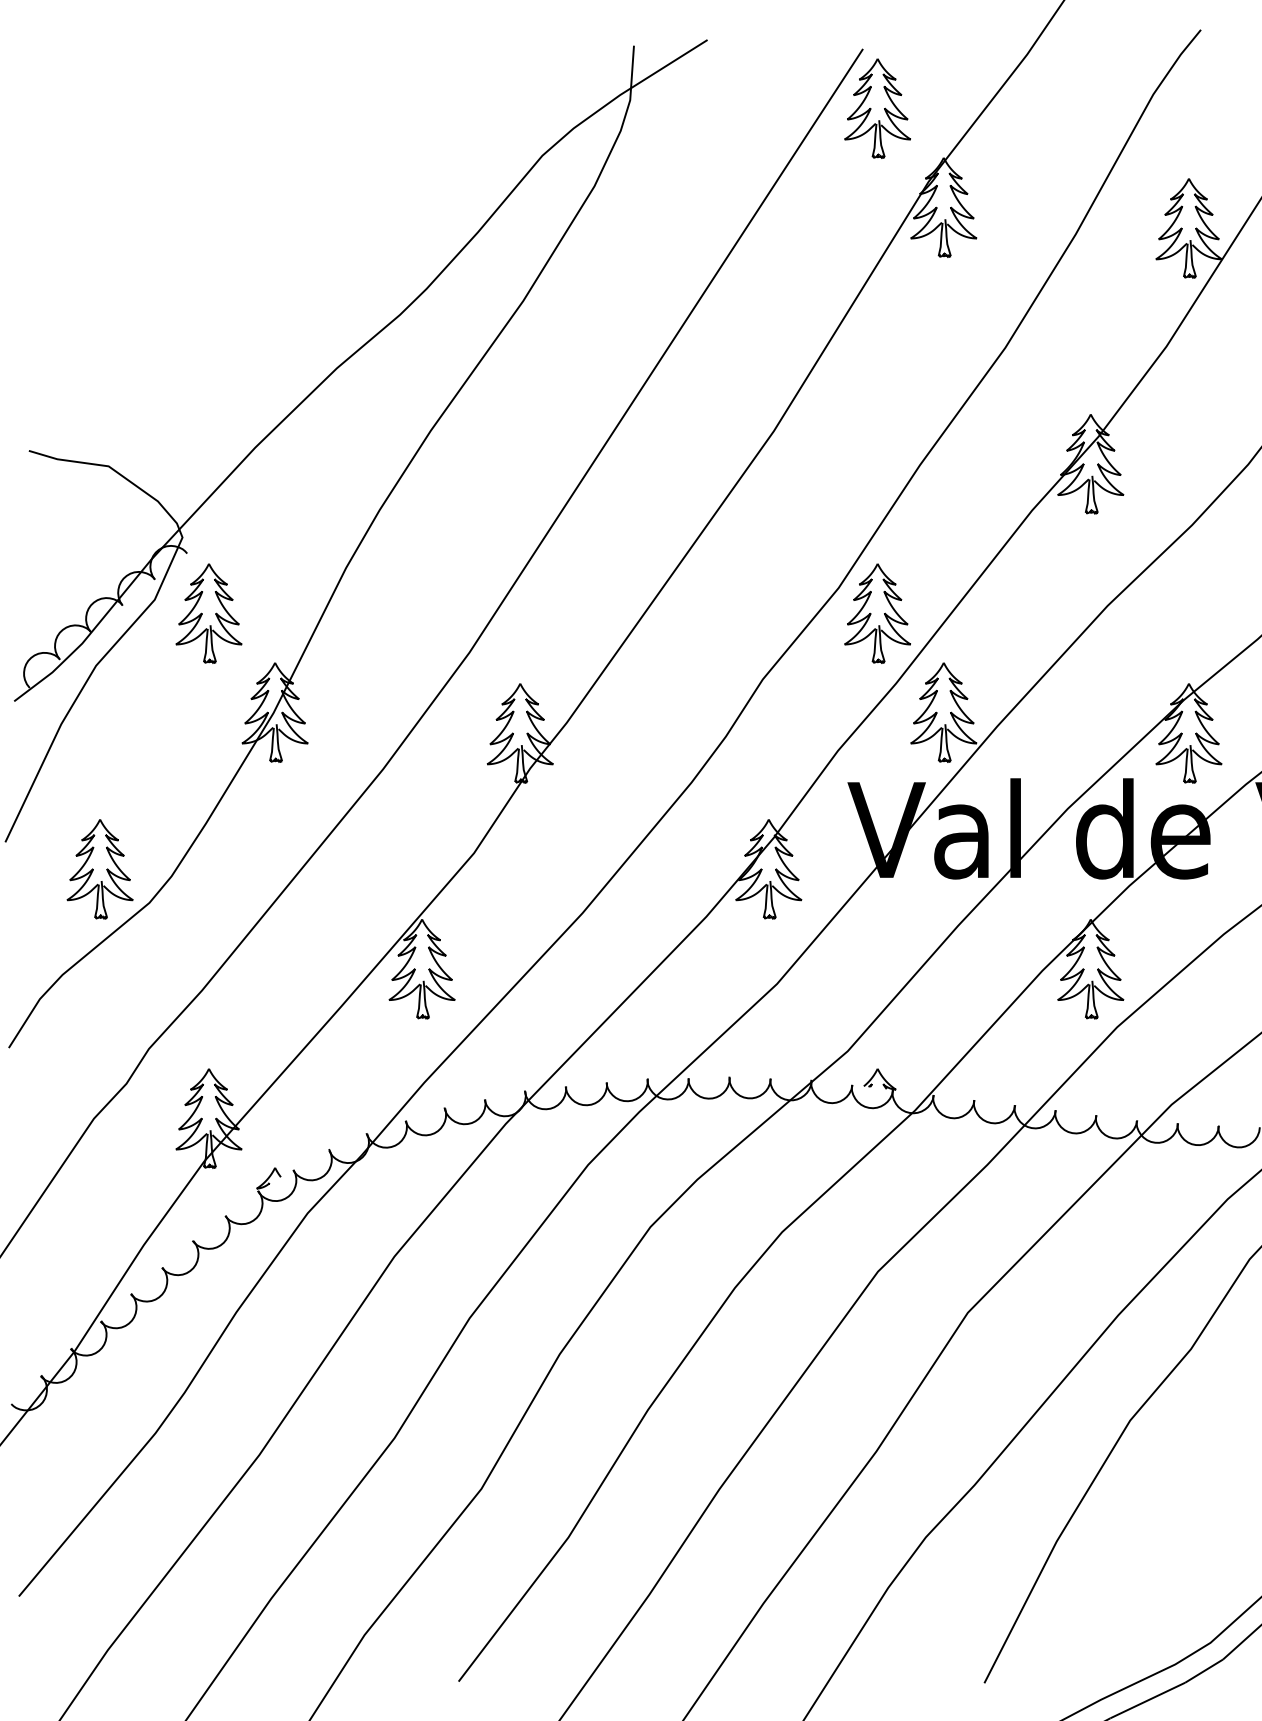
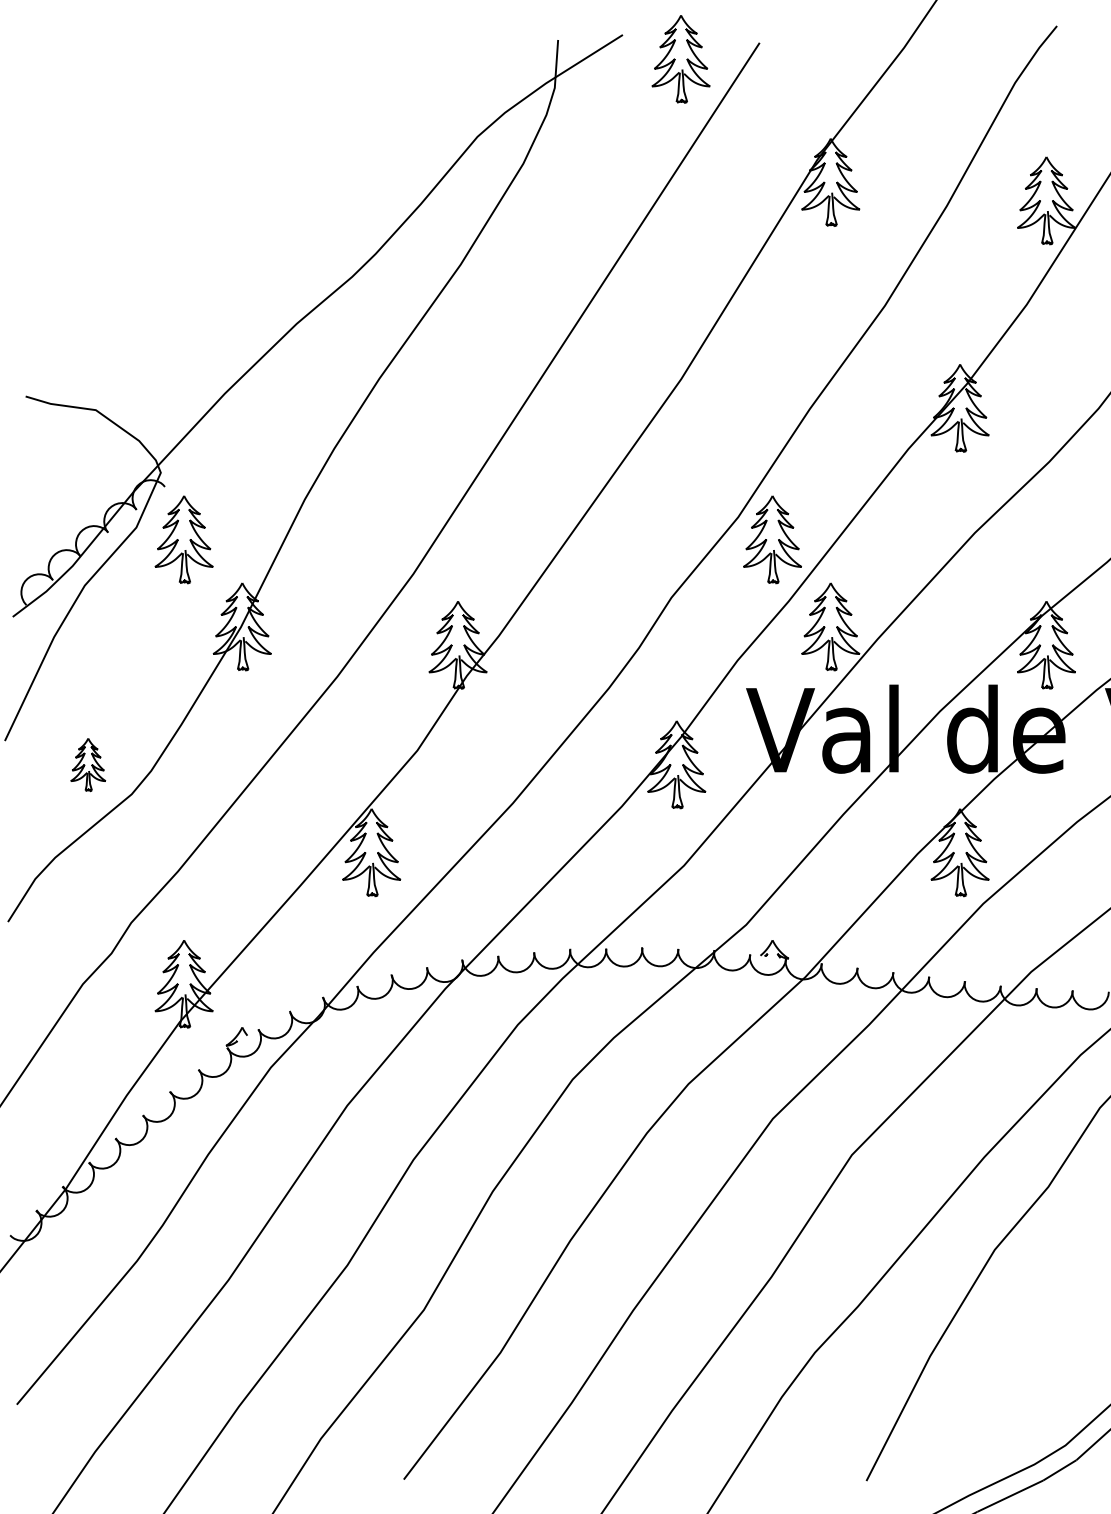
part: (877, 108) -> (680, 59), moved
part: (99, 869) -> (87, 764), size x0.6

